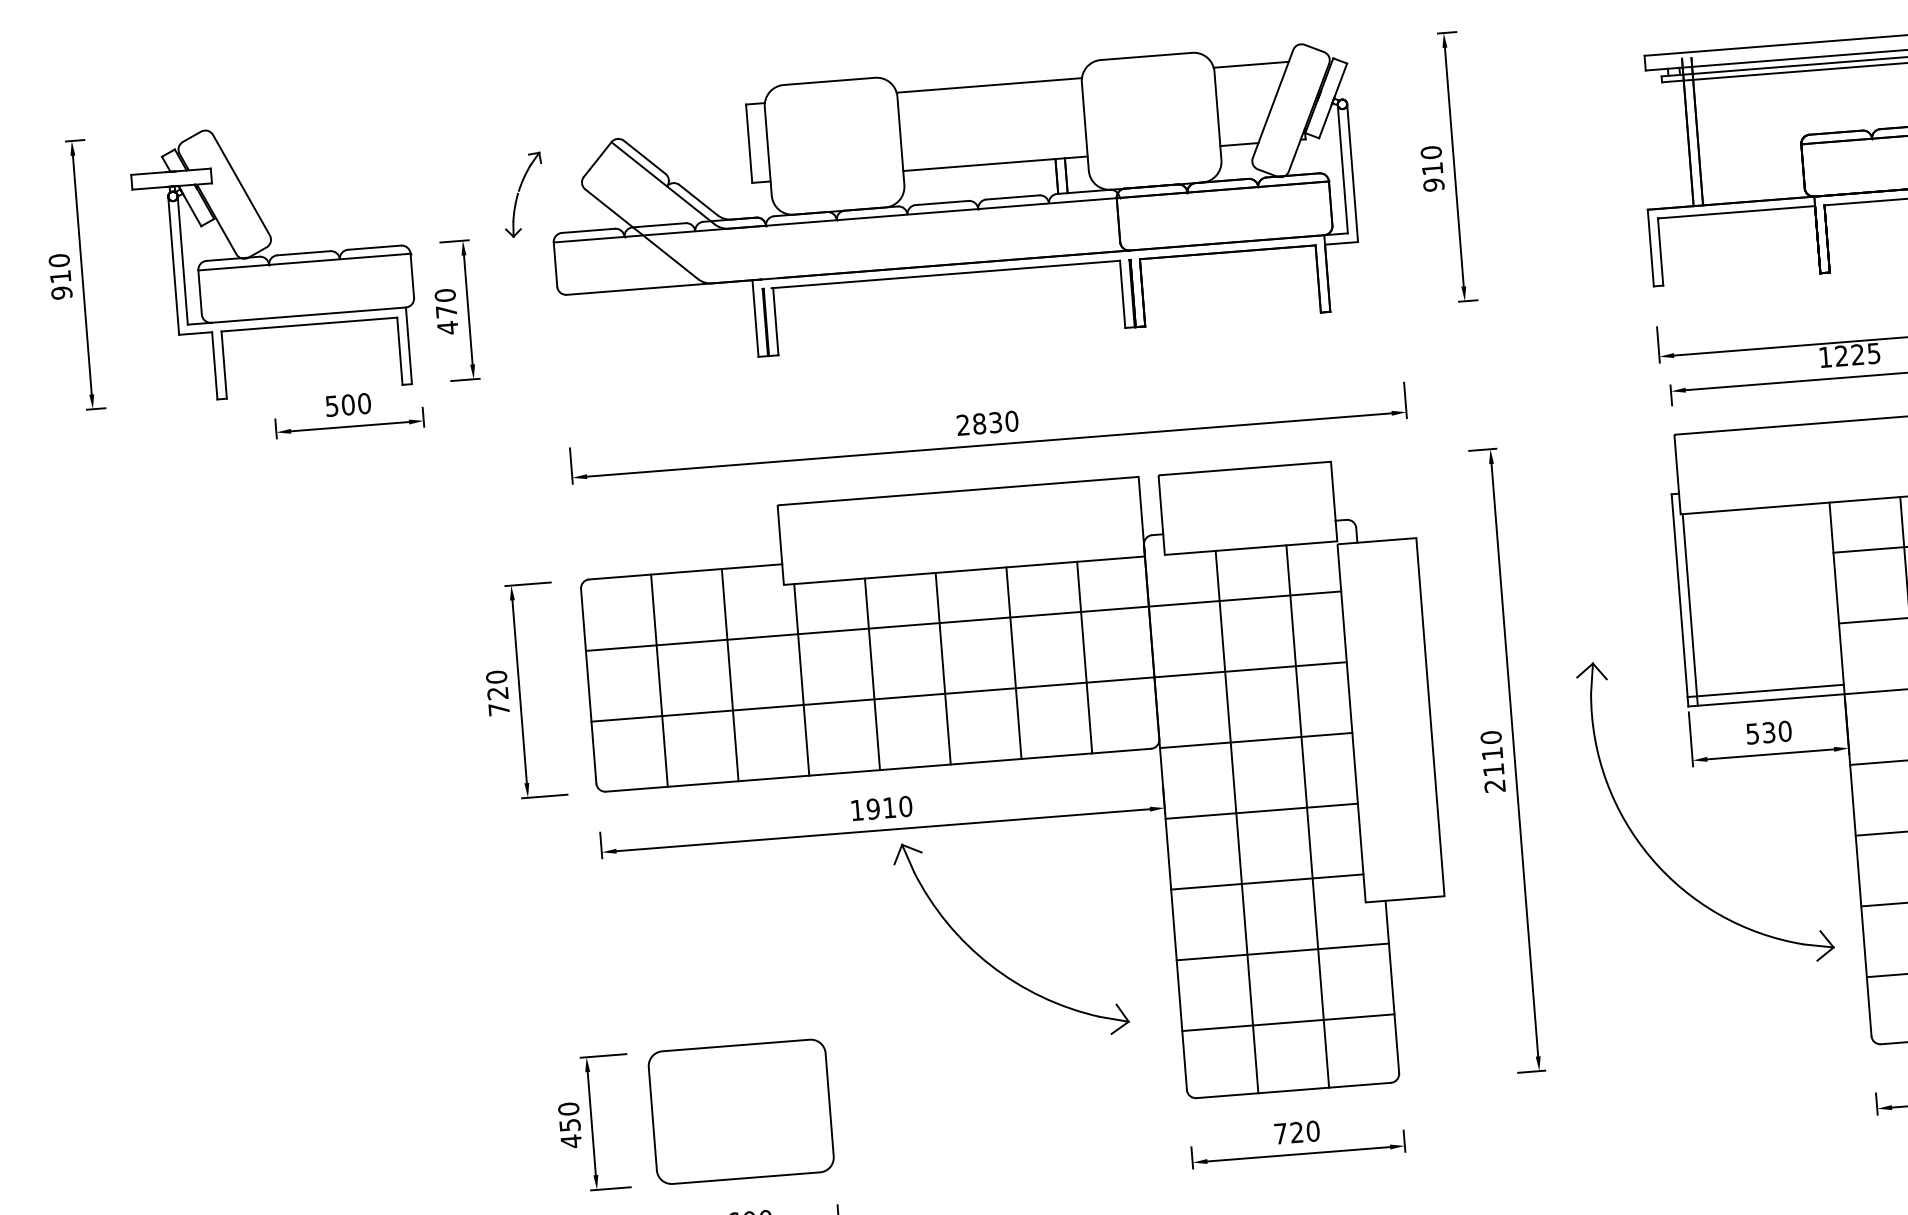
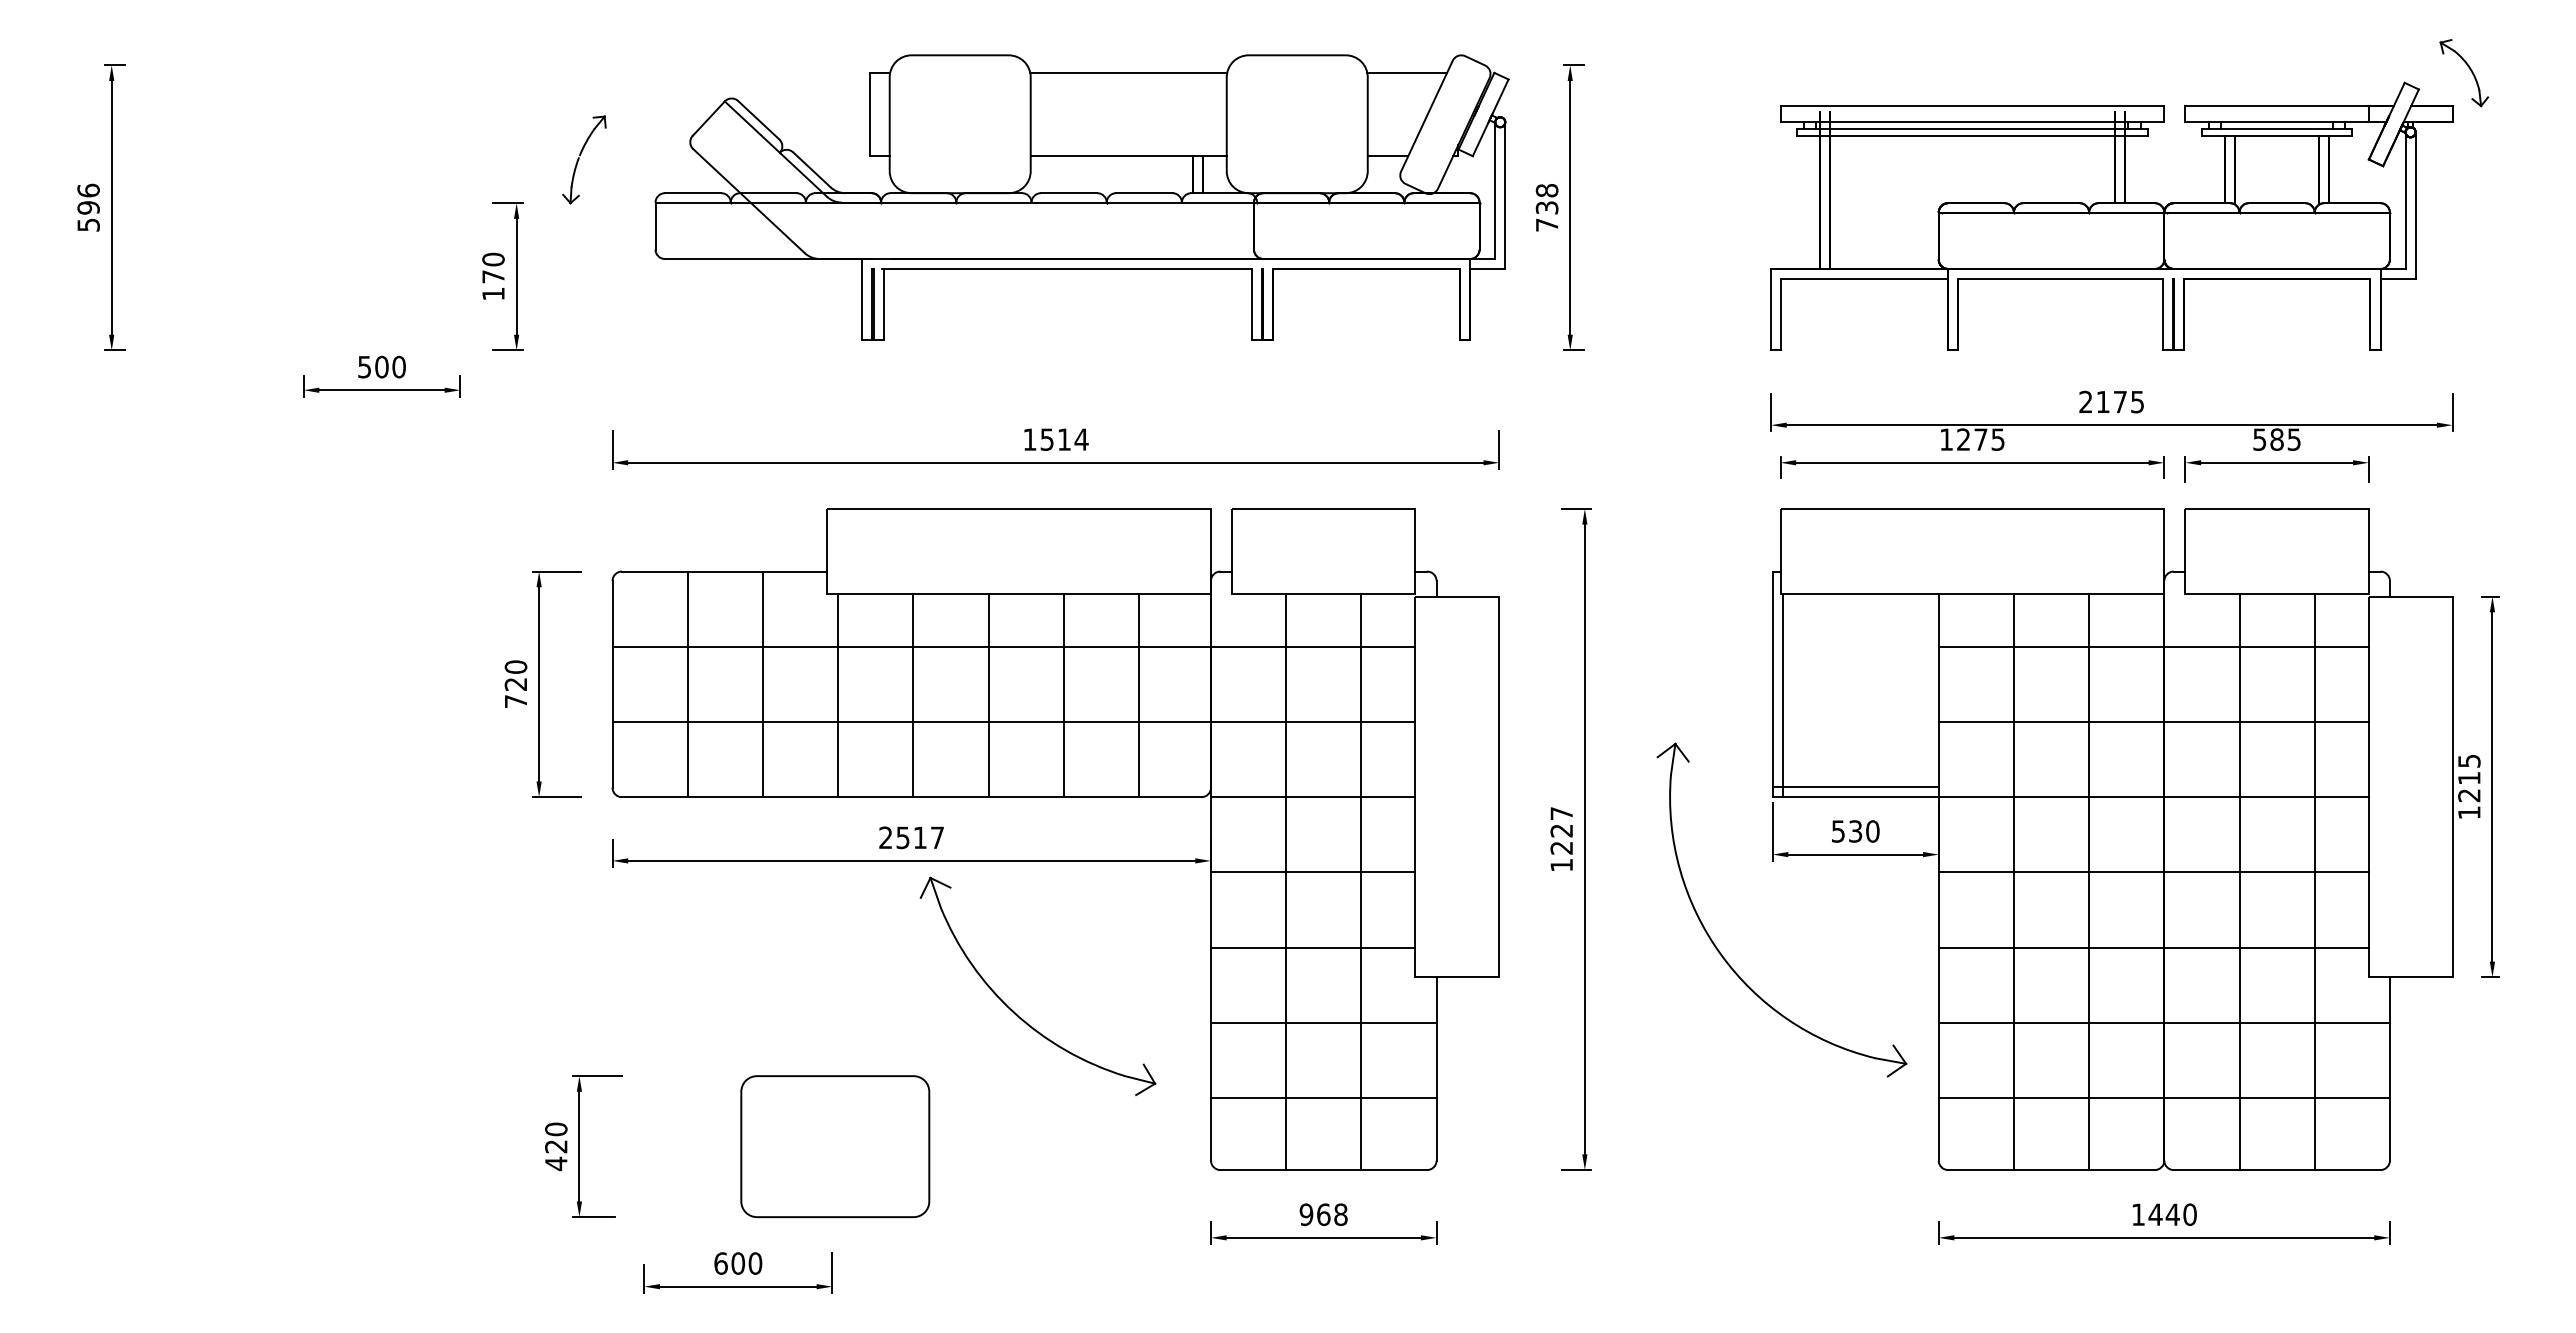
text: (1431, 168) -> (1546, 207), 910 -> 738
part: (954, 206) -> (1081, 197), moved
part: (274, 259) -> (316, 207), removed
text: (60, 276) -> (88, 207), 910 -> 596
text: (447, 328) -> (493, 294), 470 -> 170
text: (1857, 354) -> (1980, 439), 1225 -> 1275
text: (987, 423) -> (1055, 439), 2830 -> 1514
text: (1492, 761) -> (1561, 838), 2110 -> 1227
text: (881, 808) -> (911, 837), 1910 -> 2517
part: (741, 1111) -> (835, 1146), moved
text: (570, 1125) -> (556, 1146), 450 -> 420
text: (1296, 1132) -> (1323, 1214), 720 -> 968

